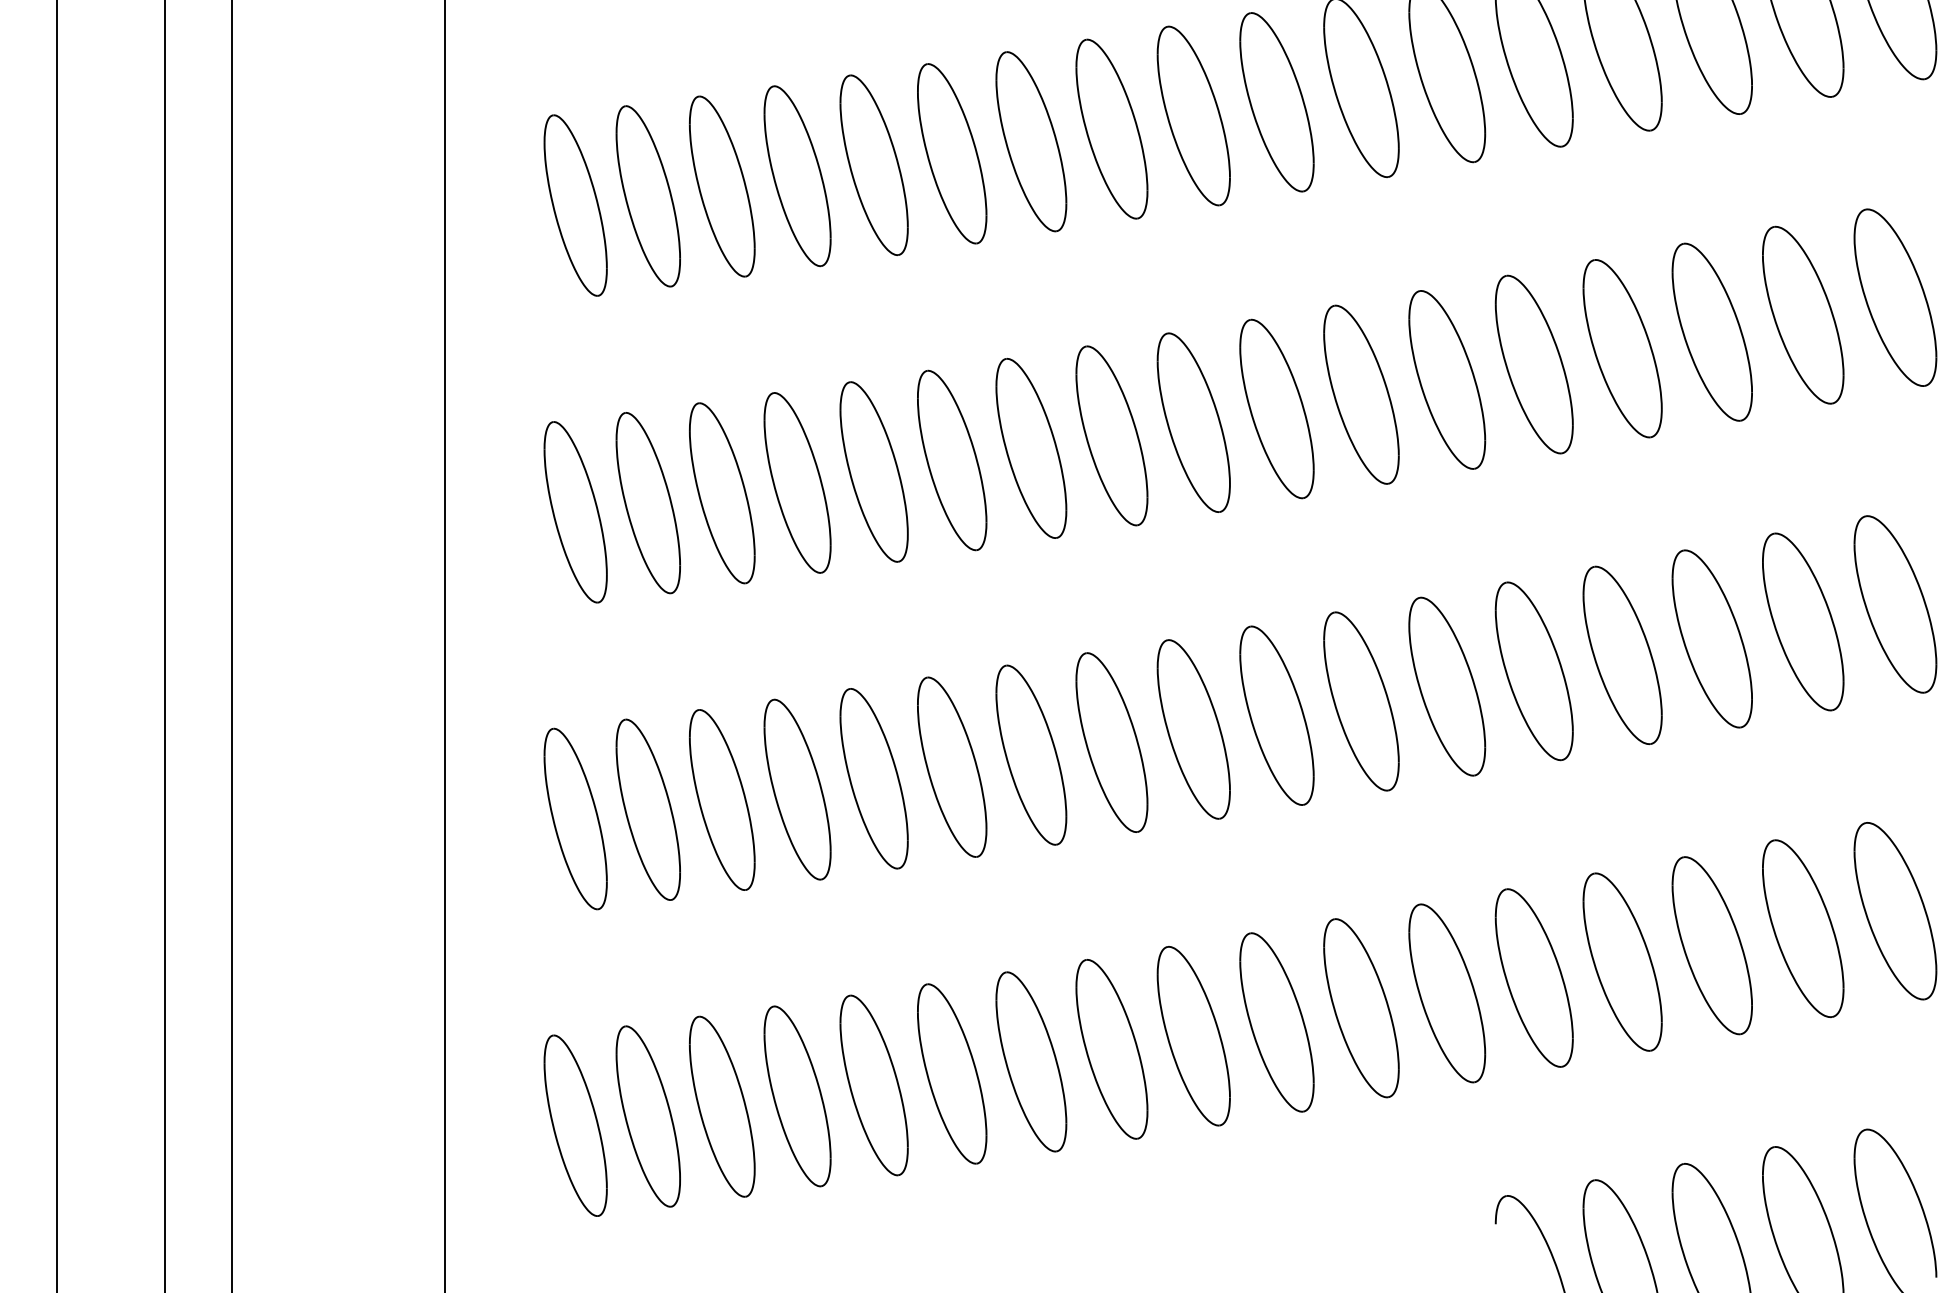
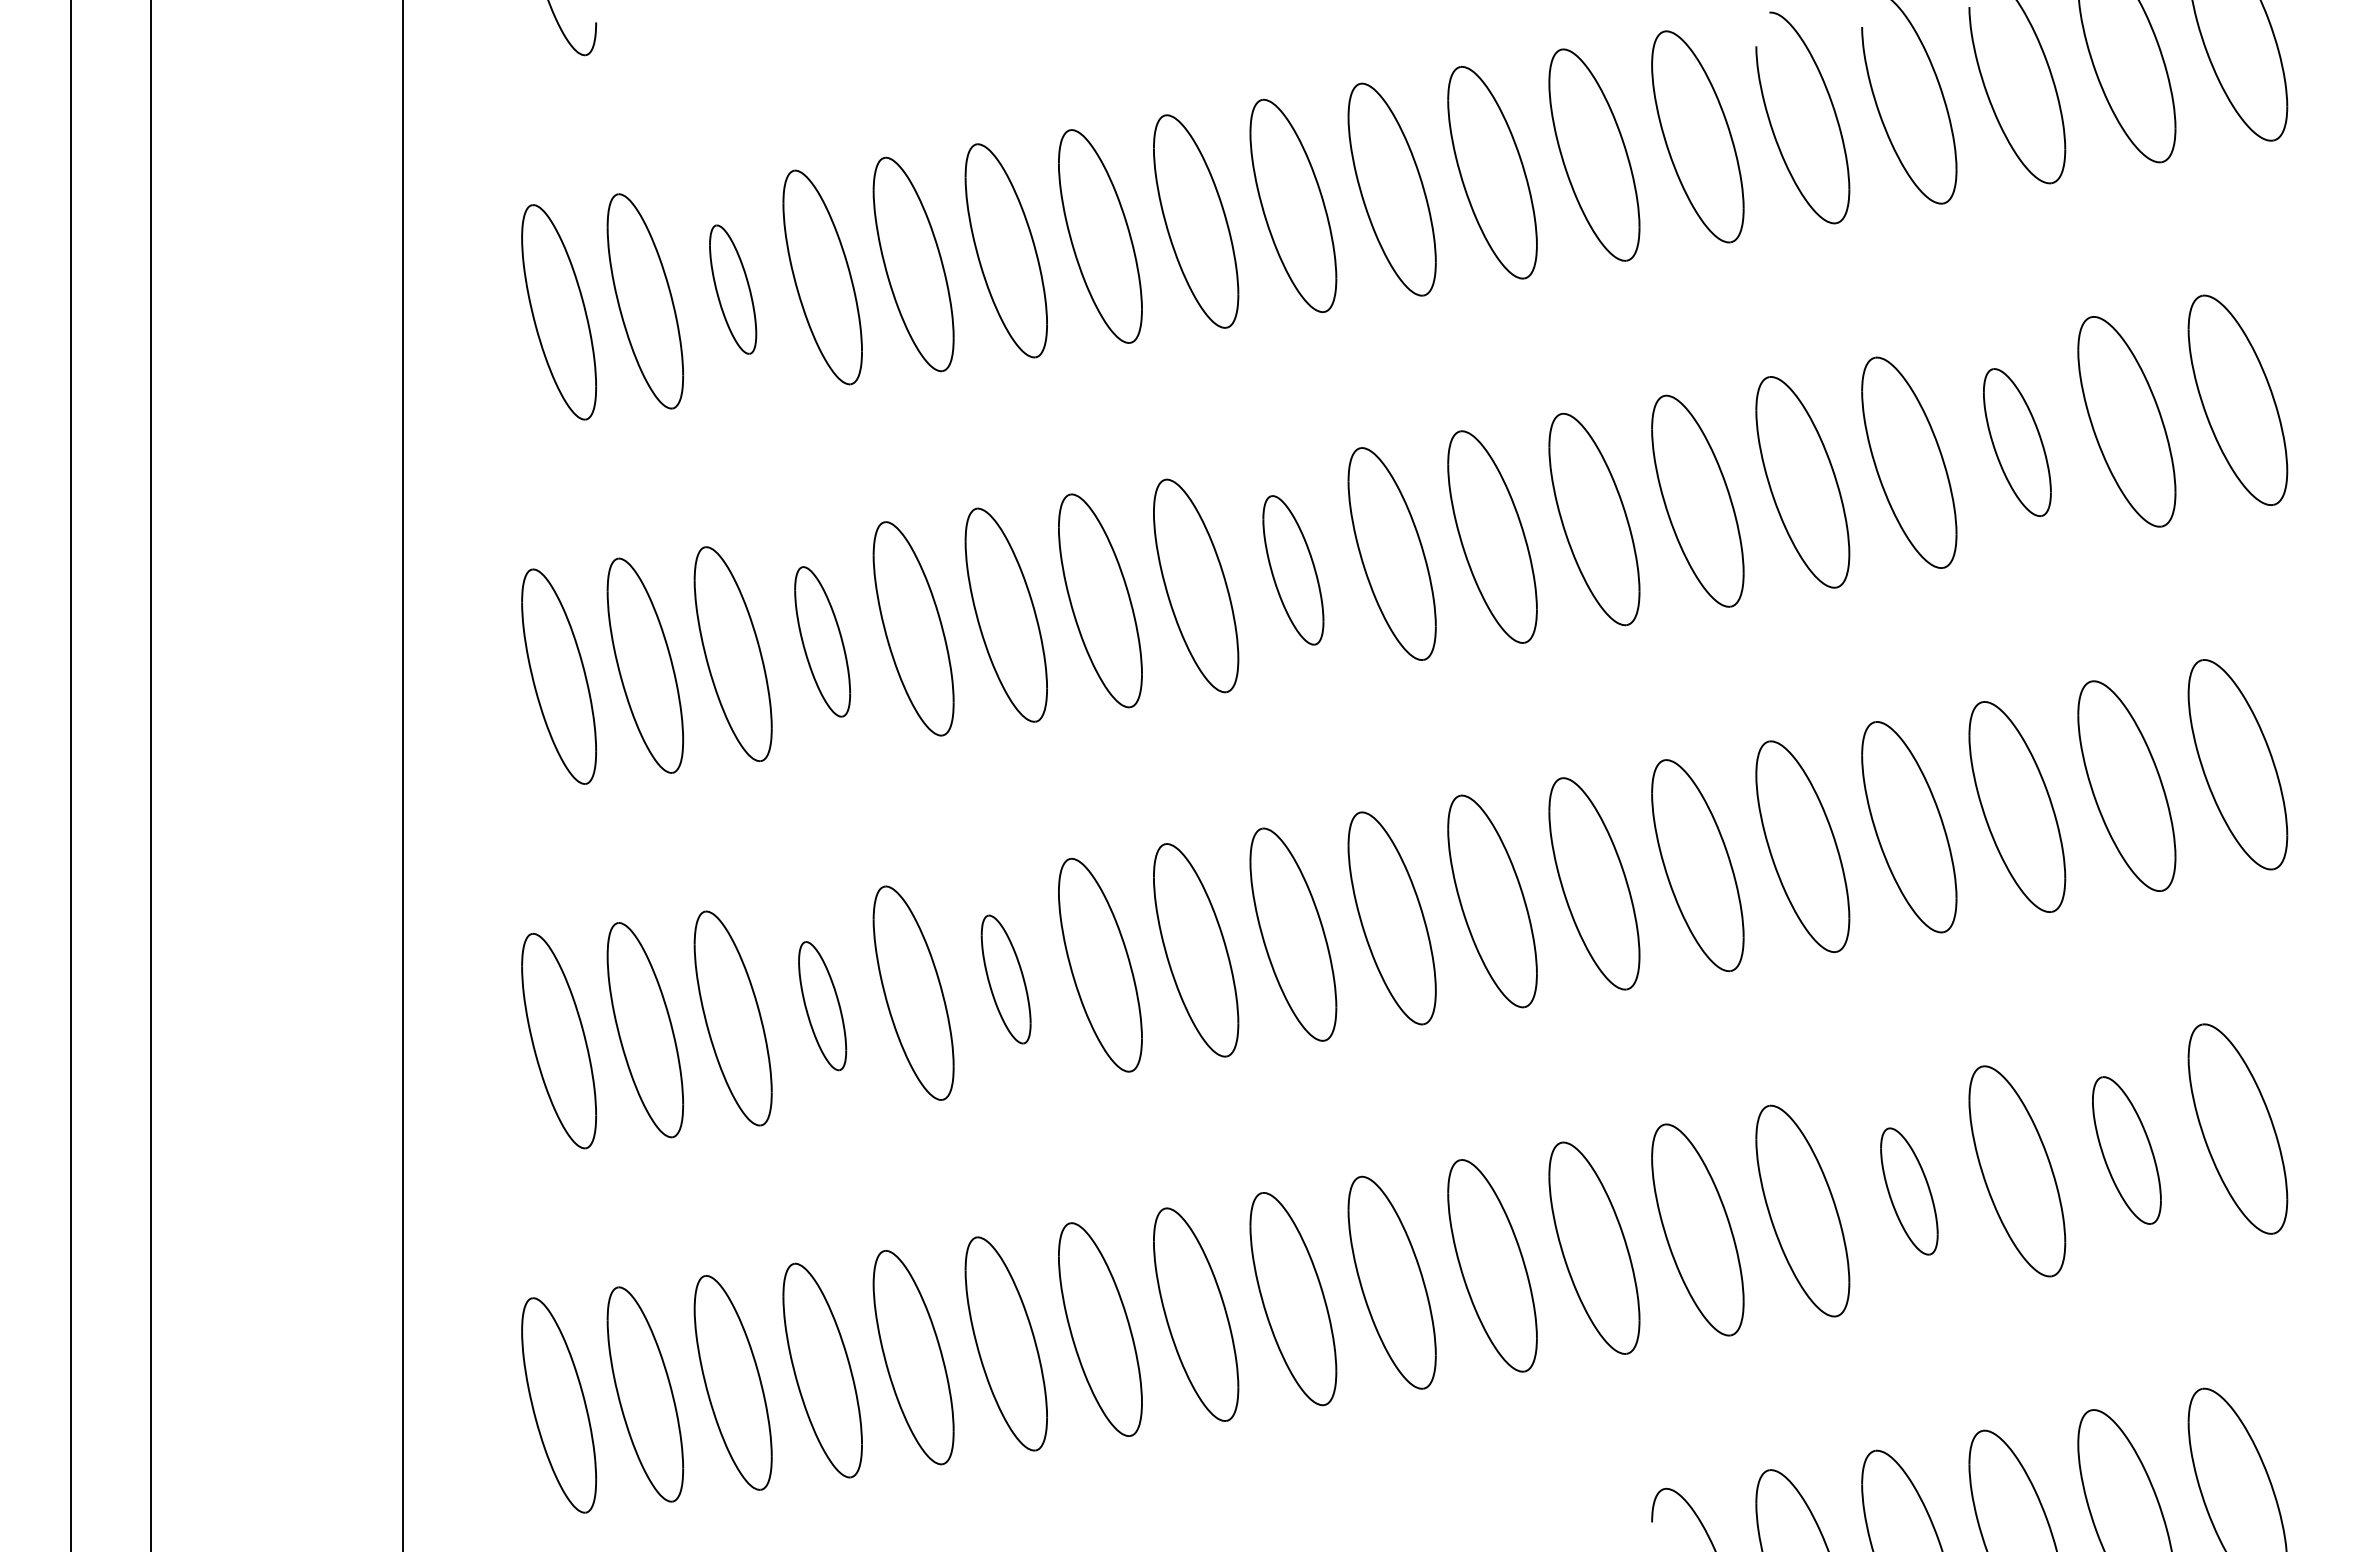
part: (721, 186) -> (732, 289), size x0.6
part: (1803, 315) -> (2017, 442), size x0.7
part: (1193, 422) -> (1293, 570), size x0.7
part: (797, 482) -> (822, 641), size x0.7
part: (951, 767) -> (1005, 979), size x0.6
part: (797, 789) -> (822, 1005), size x0.6
part: (1895, 911) -> (2126, 1150), size x0.7
part: (1712, 945) -> (1909, 1191), size x0.6

